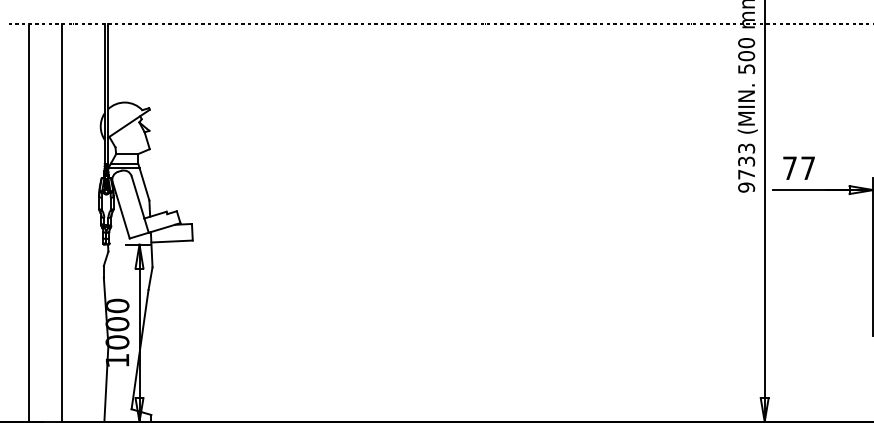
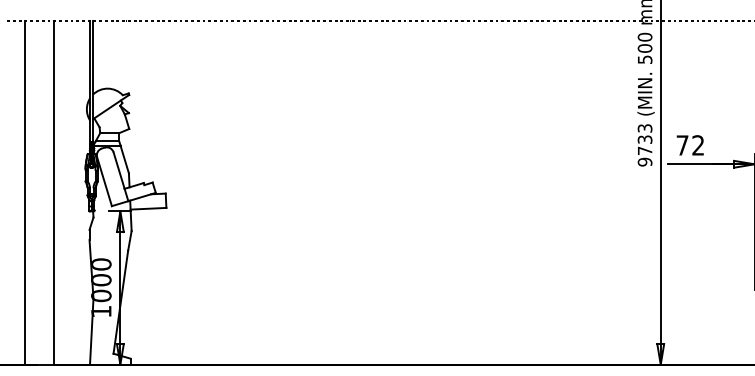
text: (808, 168) -> (698, 145), 77 -> 72

